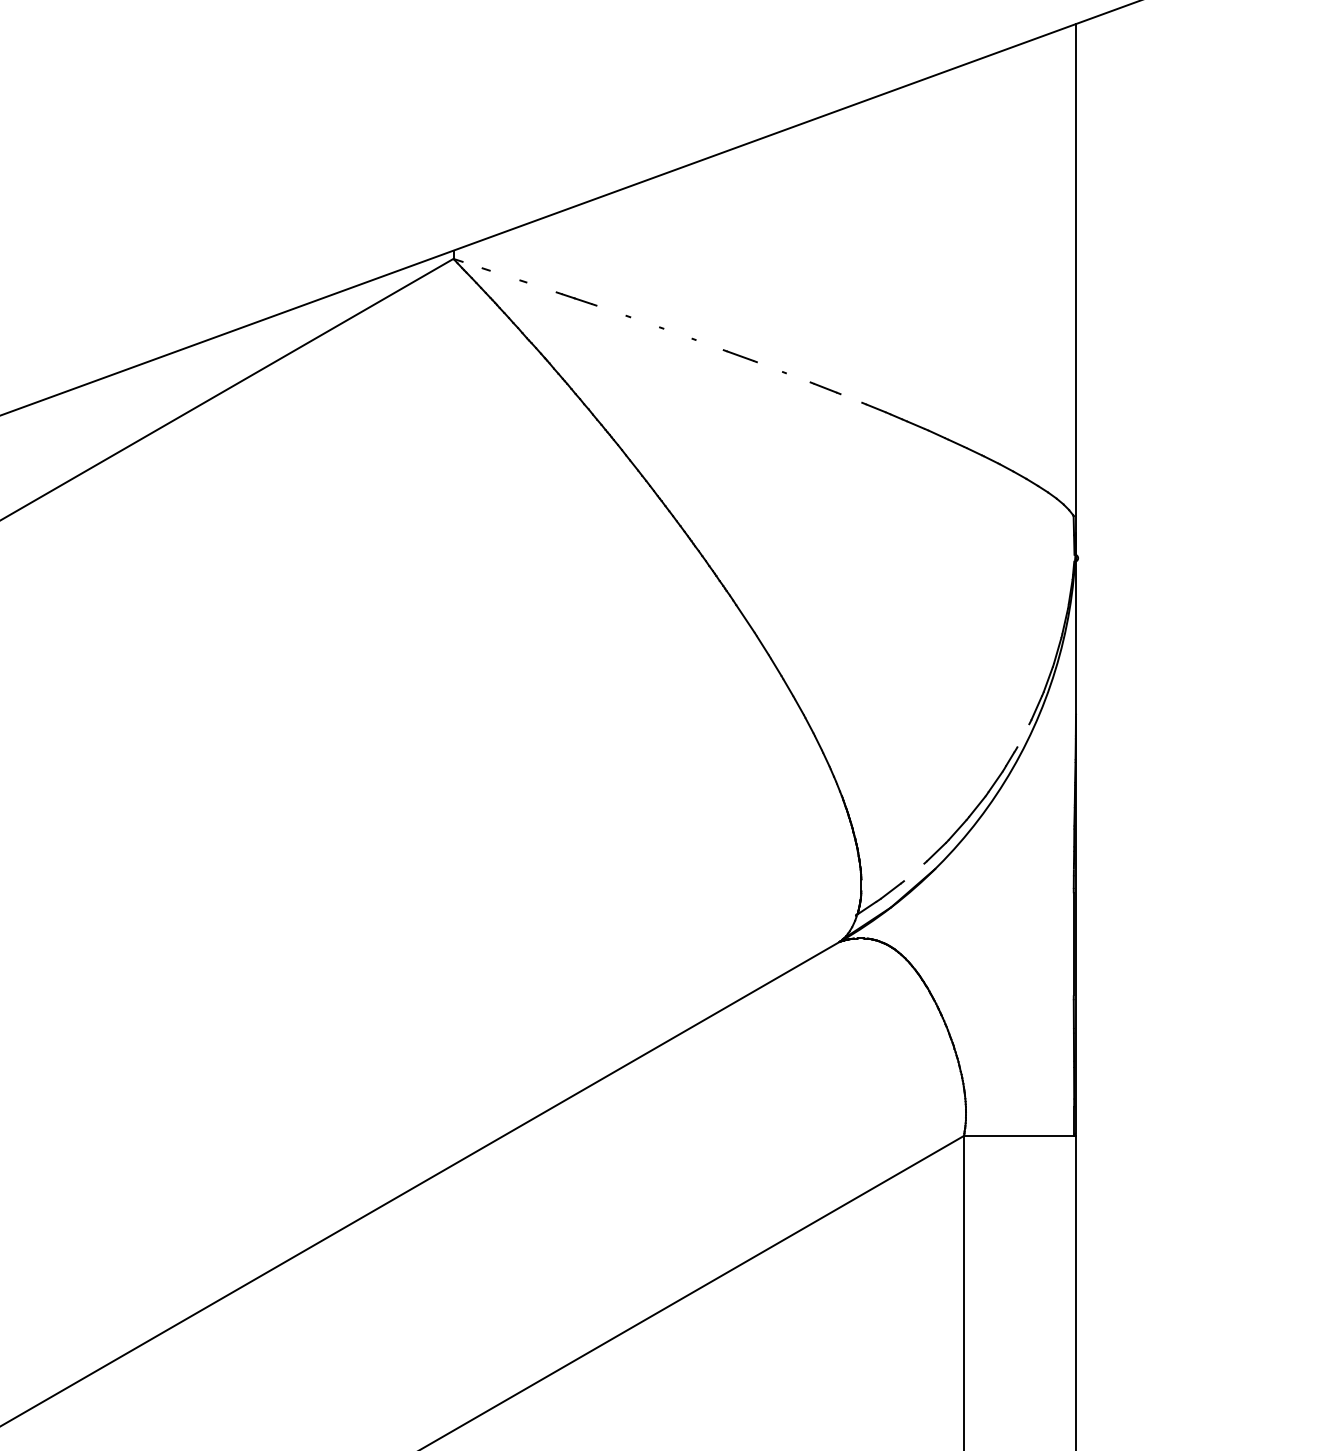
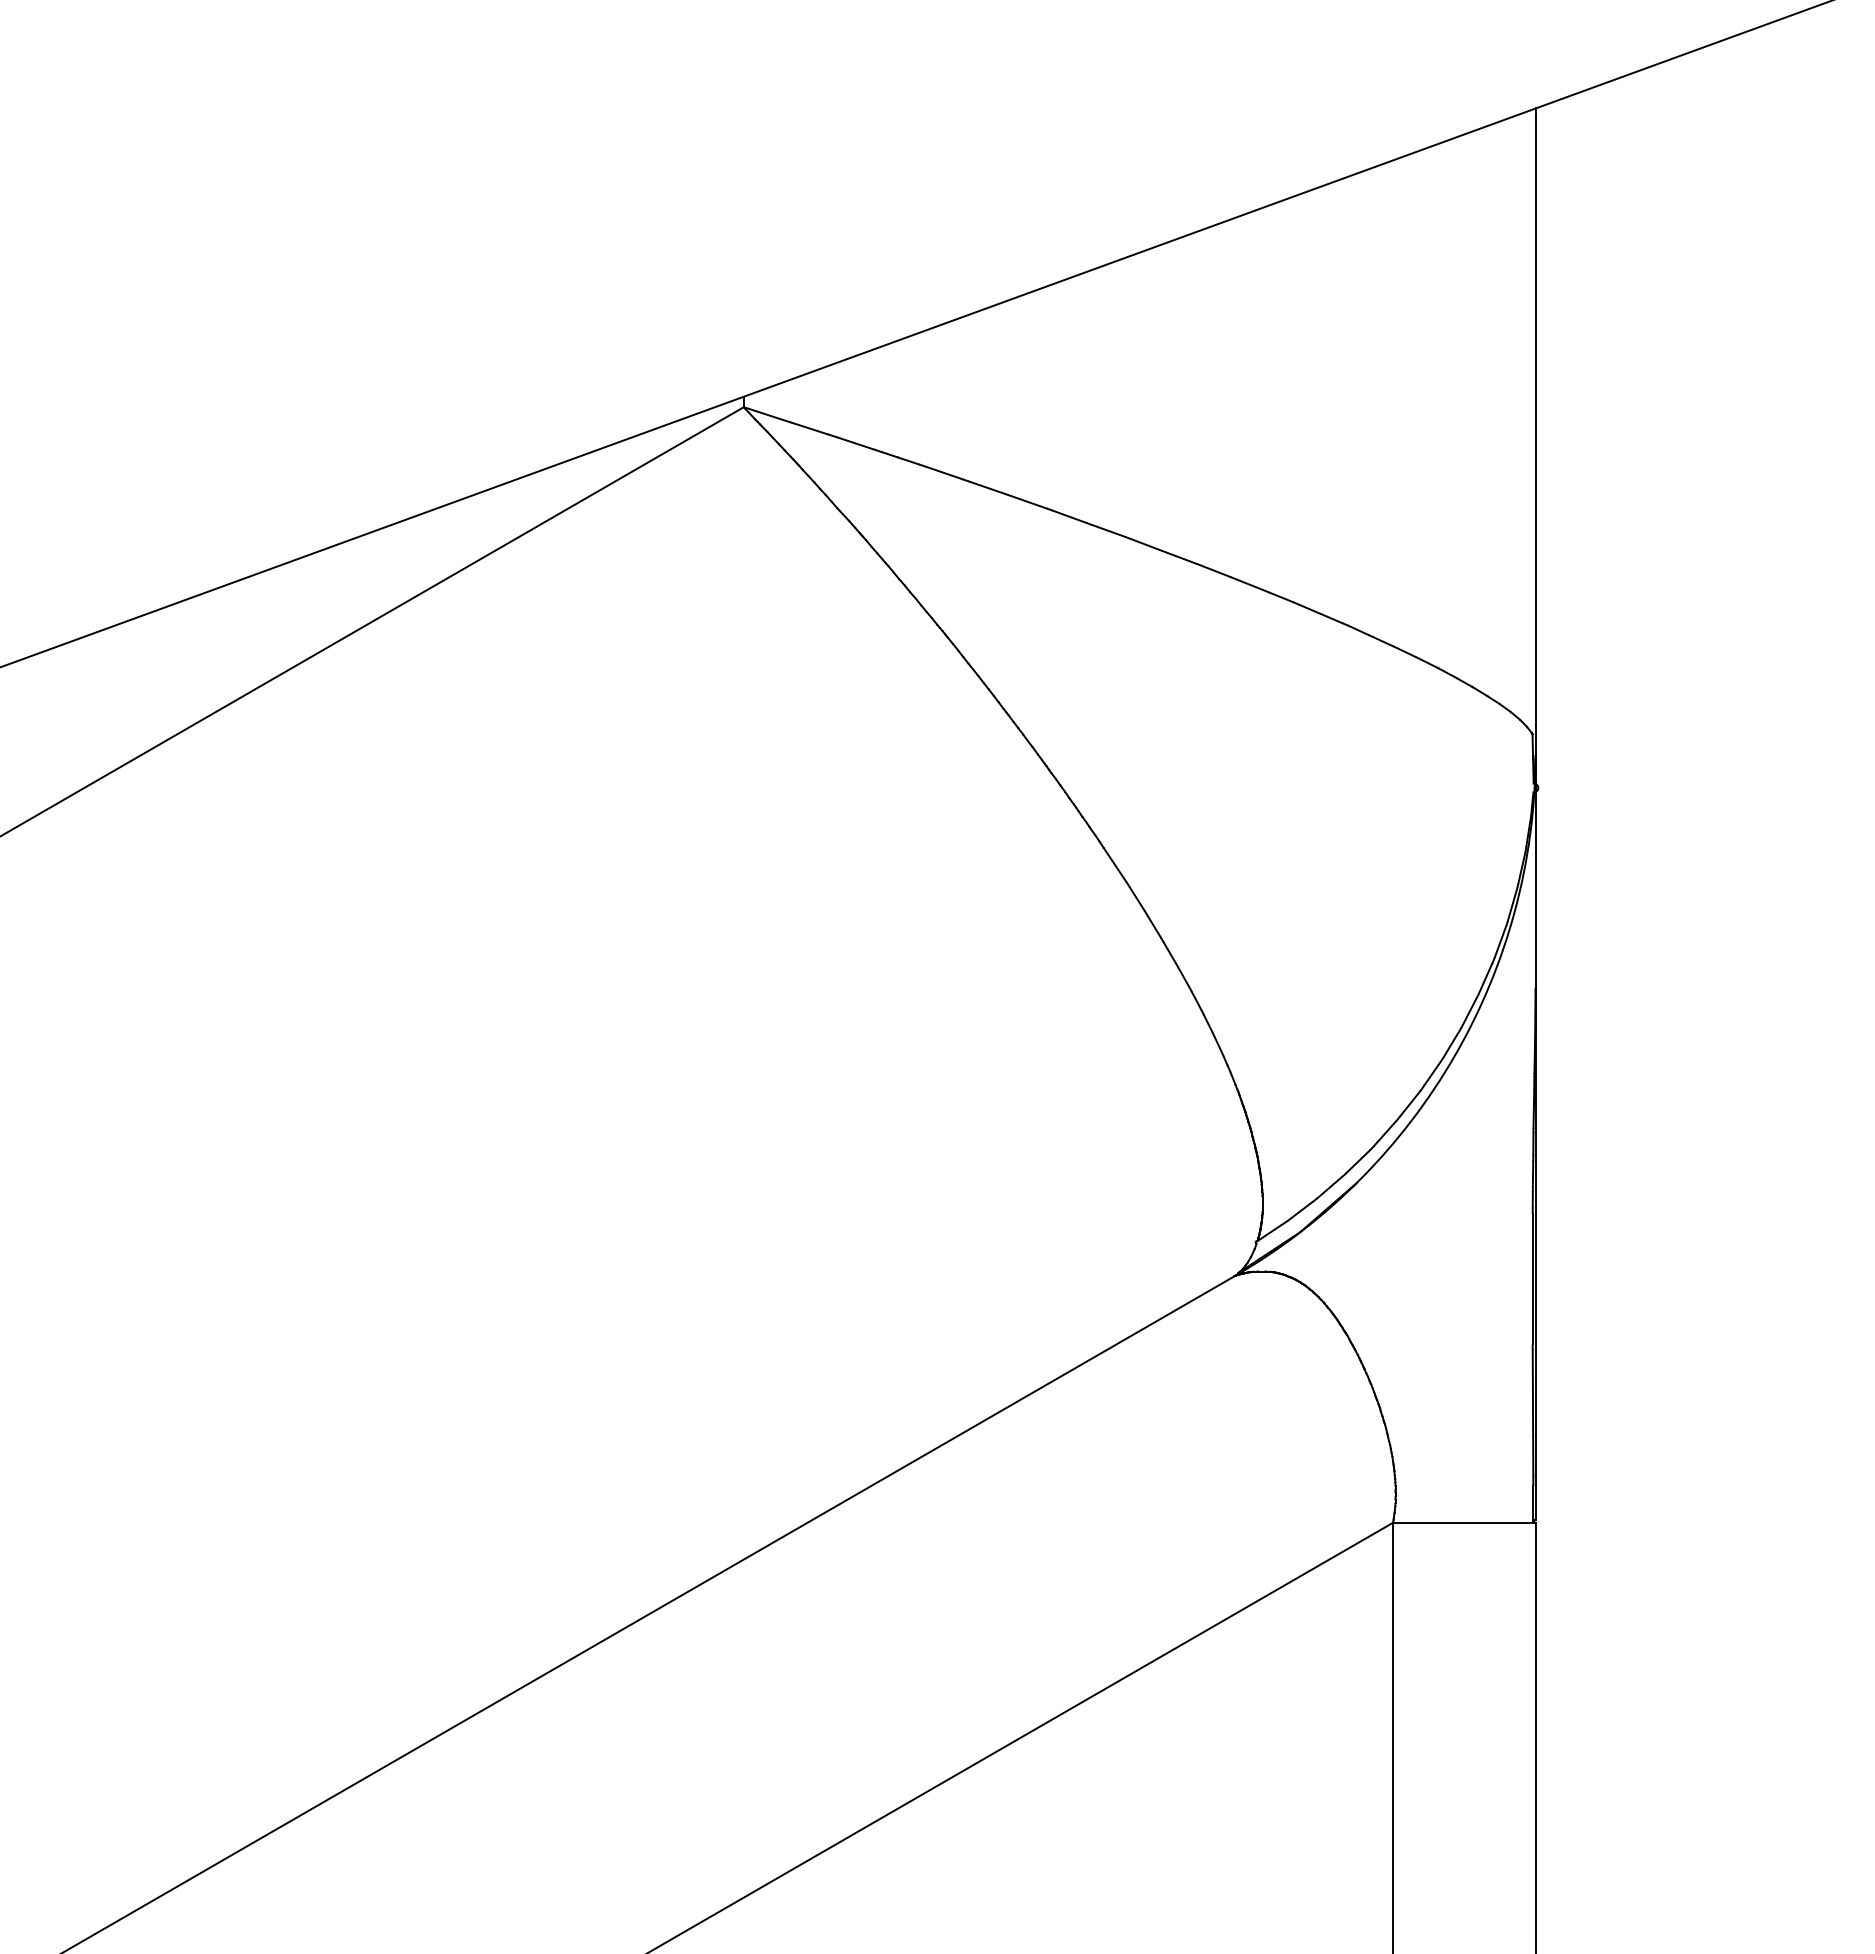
line: (472, 264) -> (767, 414), added
line: (505, 275) -> (809, 428), added
line: (541, 287) -> (855, 443), added
line: (611, 311) -> (944, 473), added
line: (645, 322) -> (987, 487), added
line: (677, 333) -> (1028, 502), added
line: (709, 344) -> (1069, 516), added
line: (769, 366) -> (1145, 544), added
line: (797, 377) -> (1181, 558), added
line: (851, 398) -> (1249, 584), added
line: (1023, 735) -> (1468, 1013), added
line: (913, 872) -> (1329, 1187), added

